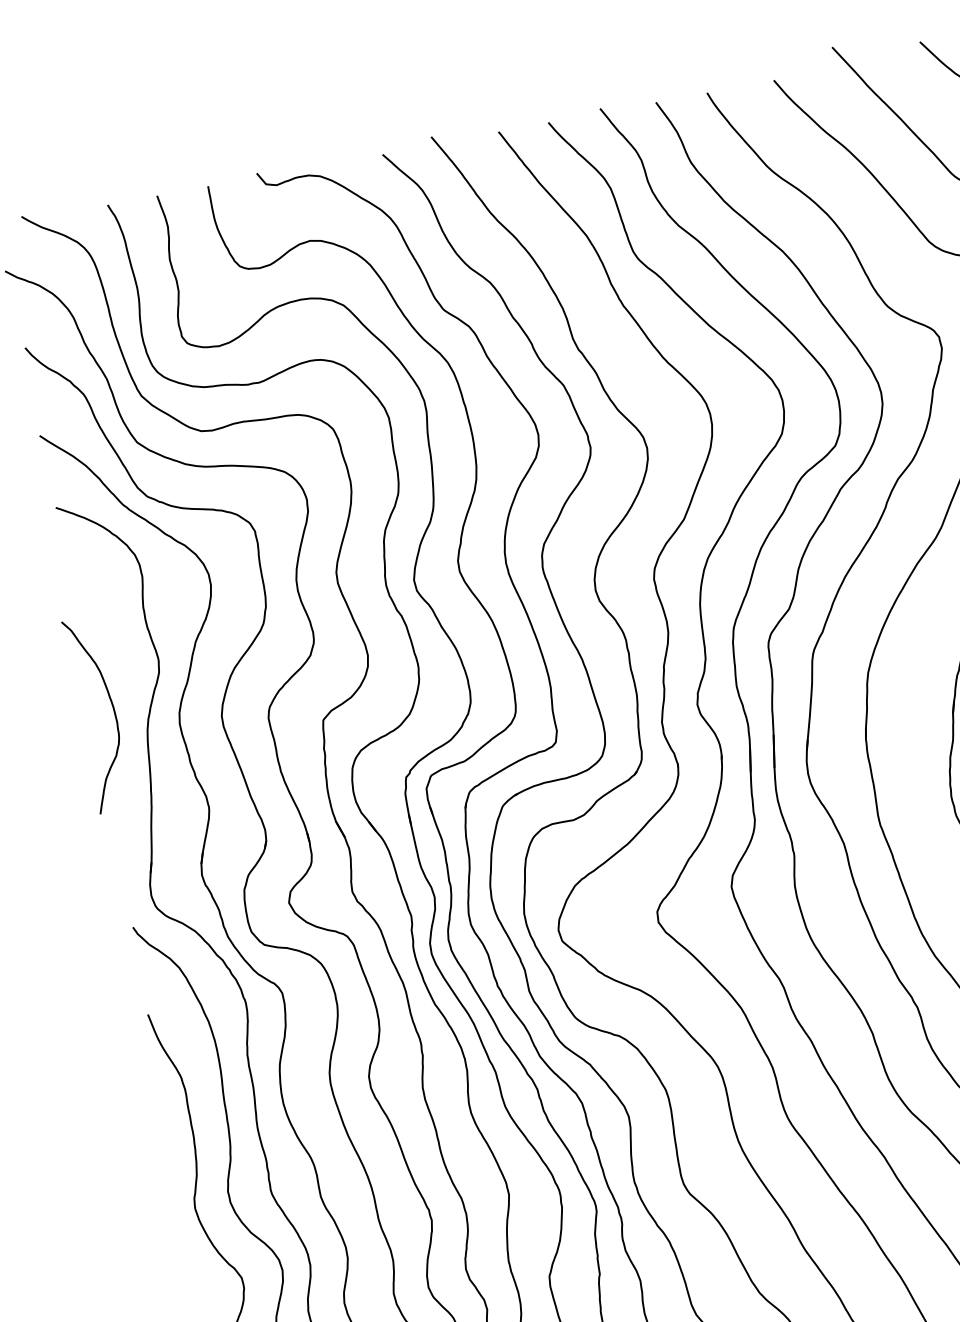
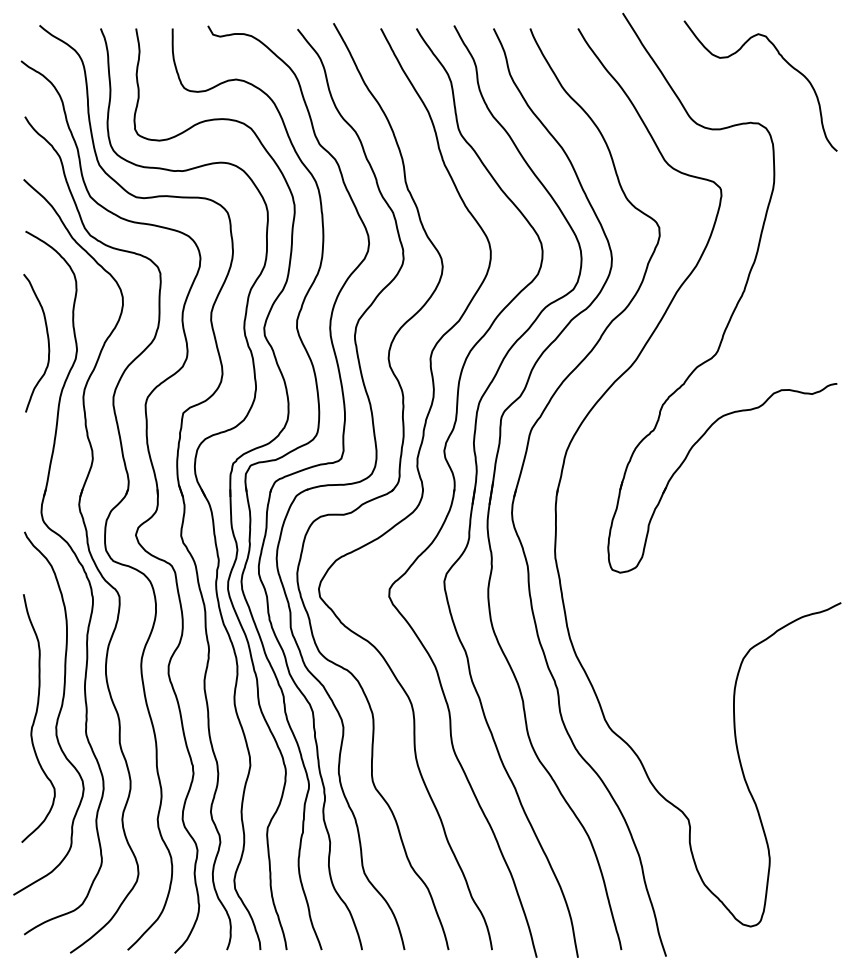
curve: (112, 711) -> (47, 342), moved

